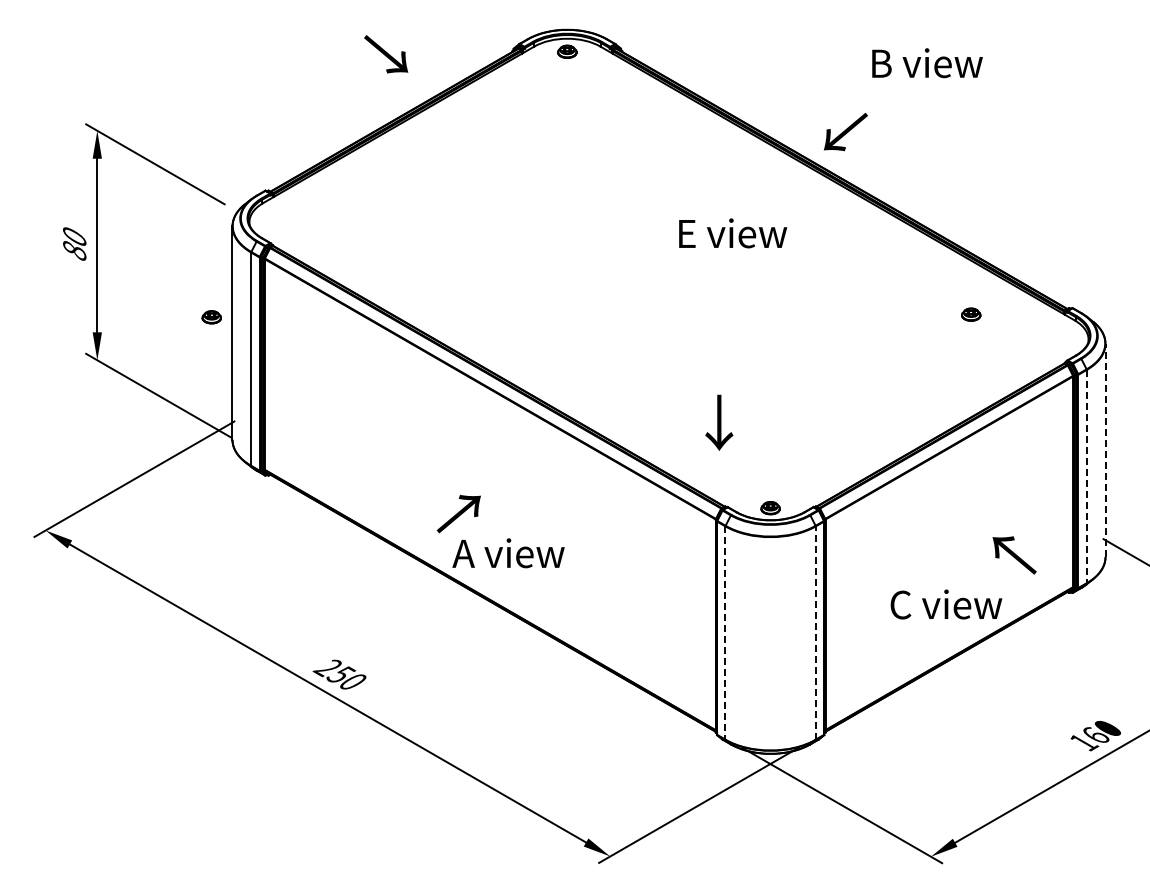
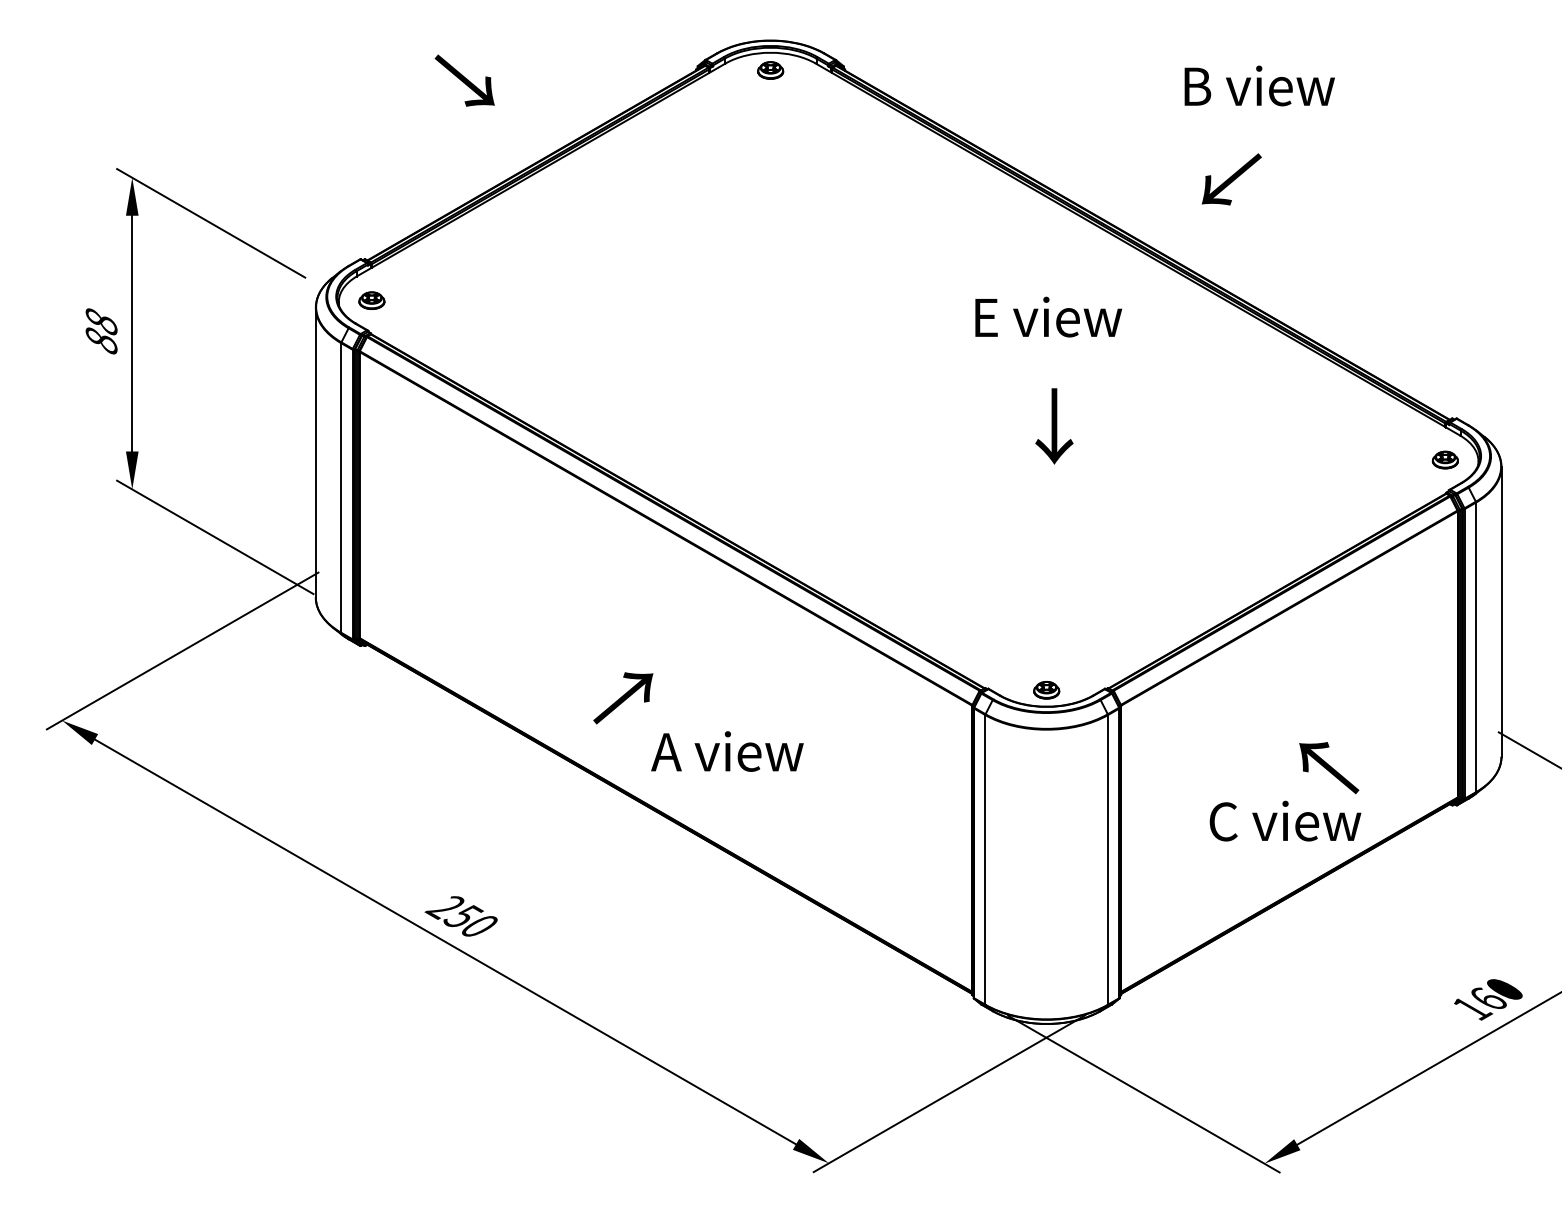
text: (386, 54) -> (465, 80), moved
text: (845, 131) -> (1231, 178), moved
text: (733, 233) -> (1049, 317), moved
text: (74, 236) -> (101, 321), 80 -> 88
part: (971, 314) -> (1445, 459), moved
part: (211, 317) -> (371, 300), moved
text: (719, 422) -> (1054, 425), moved
line: (1105, 450) -> (1501, 611), dashed -> solid
line: (1086, 476) -> (1475, 647), dashed -> solid
text: (508, 553) -> (727, 751), moved
text: (1014, 555) -> (1328, 768), moved
line: (725, 633) -> (985, 860), dashed -> solid
line: (815, 633) -> (1107, 860), dashed -> solid

